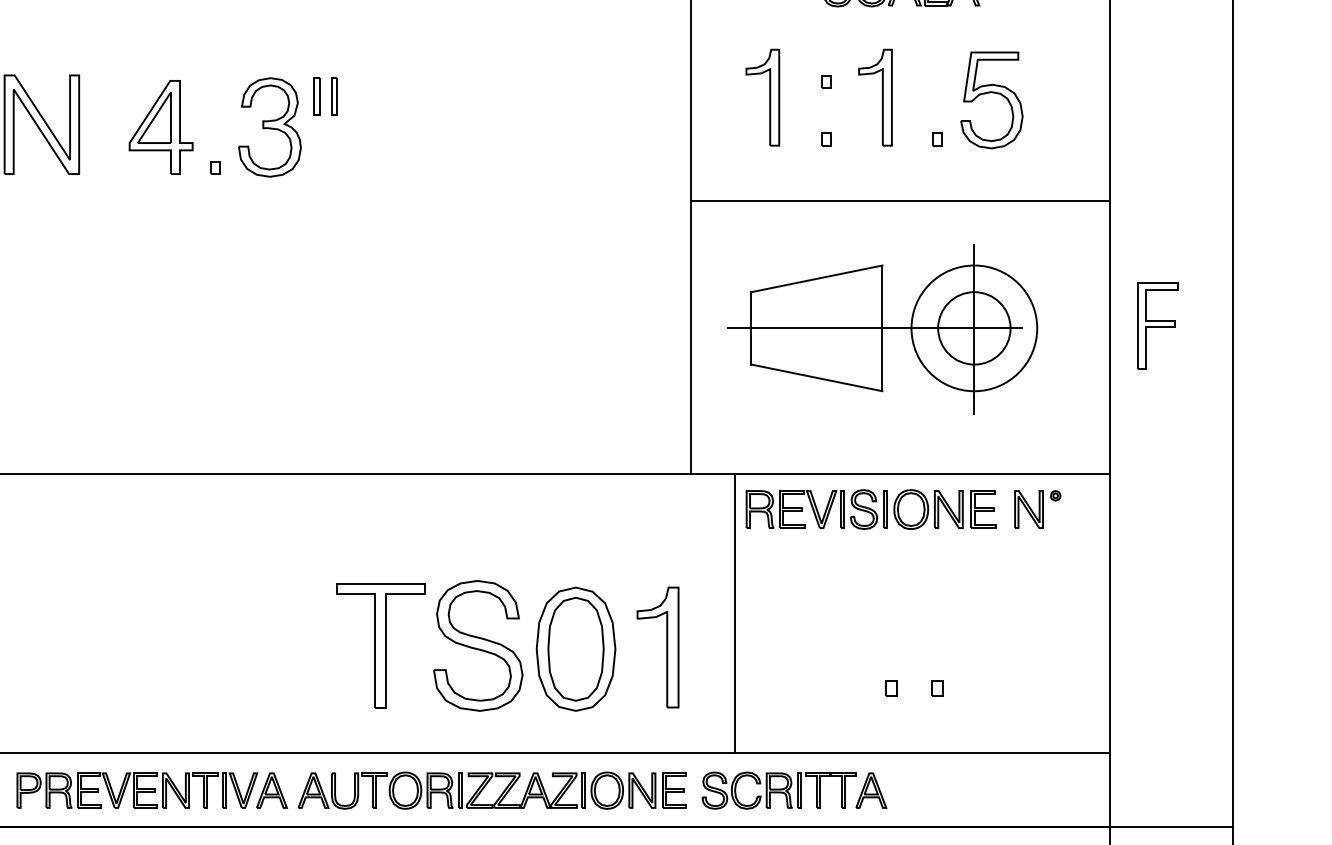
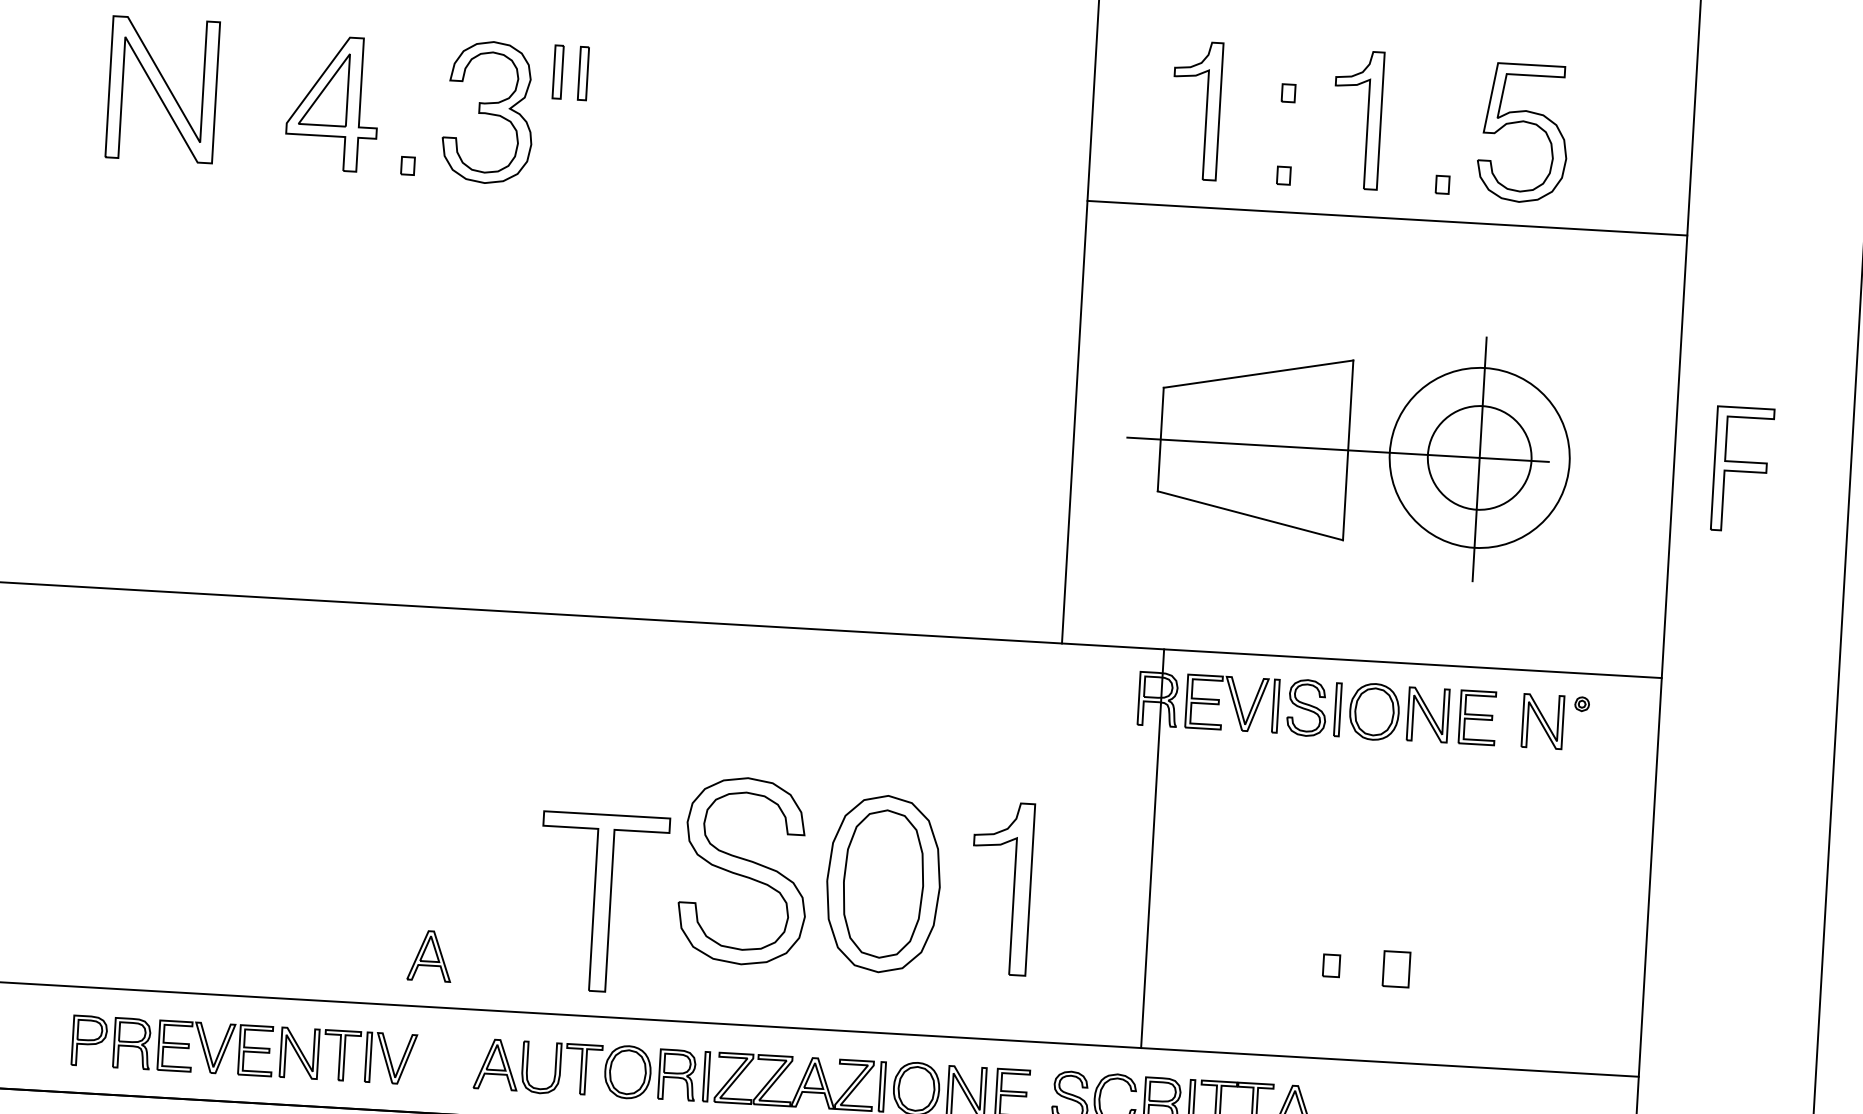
line: (900, 201) -> (1387, 218), moved
line: (735, 613) -> (1153, 848), moved
part: (380, 645) -> (601, 902), moved
part: (937, 688) -> (1397, 969), size x1.6
part: (272, 790) -> (430, 955), moved

